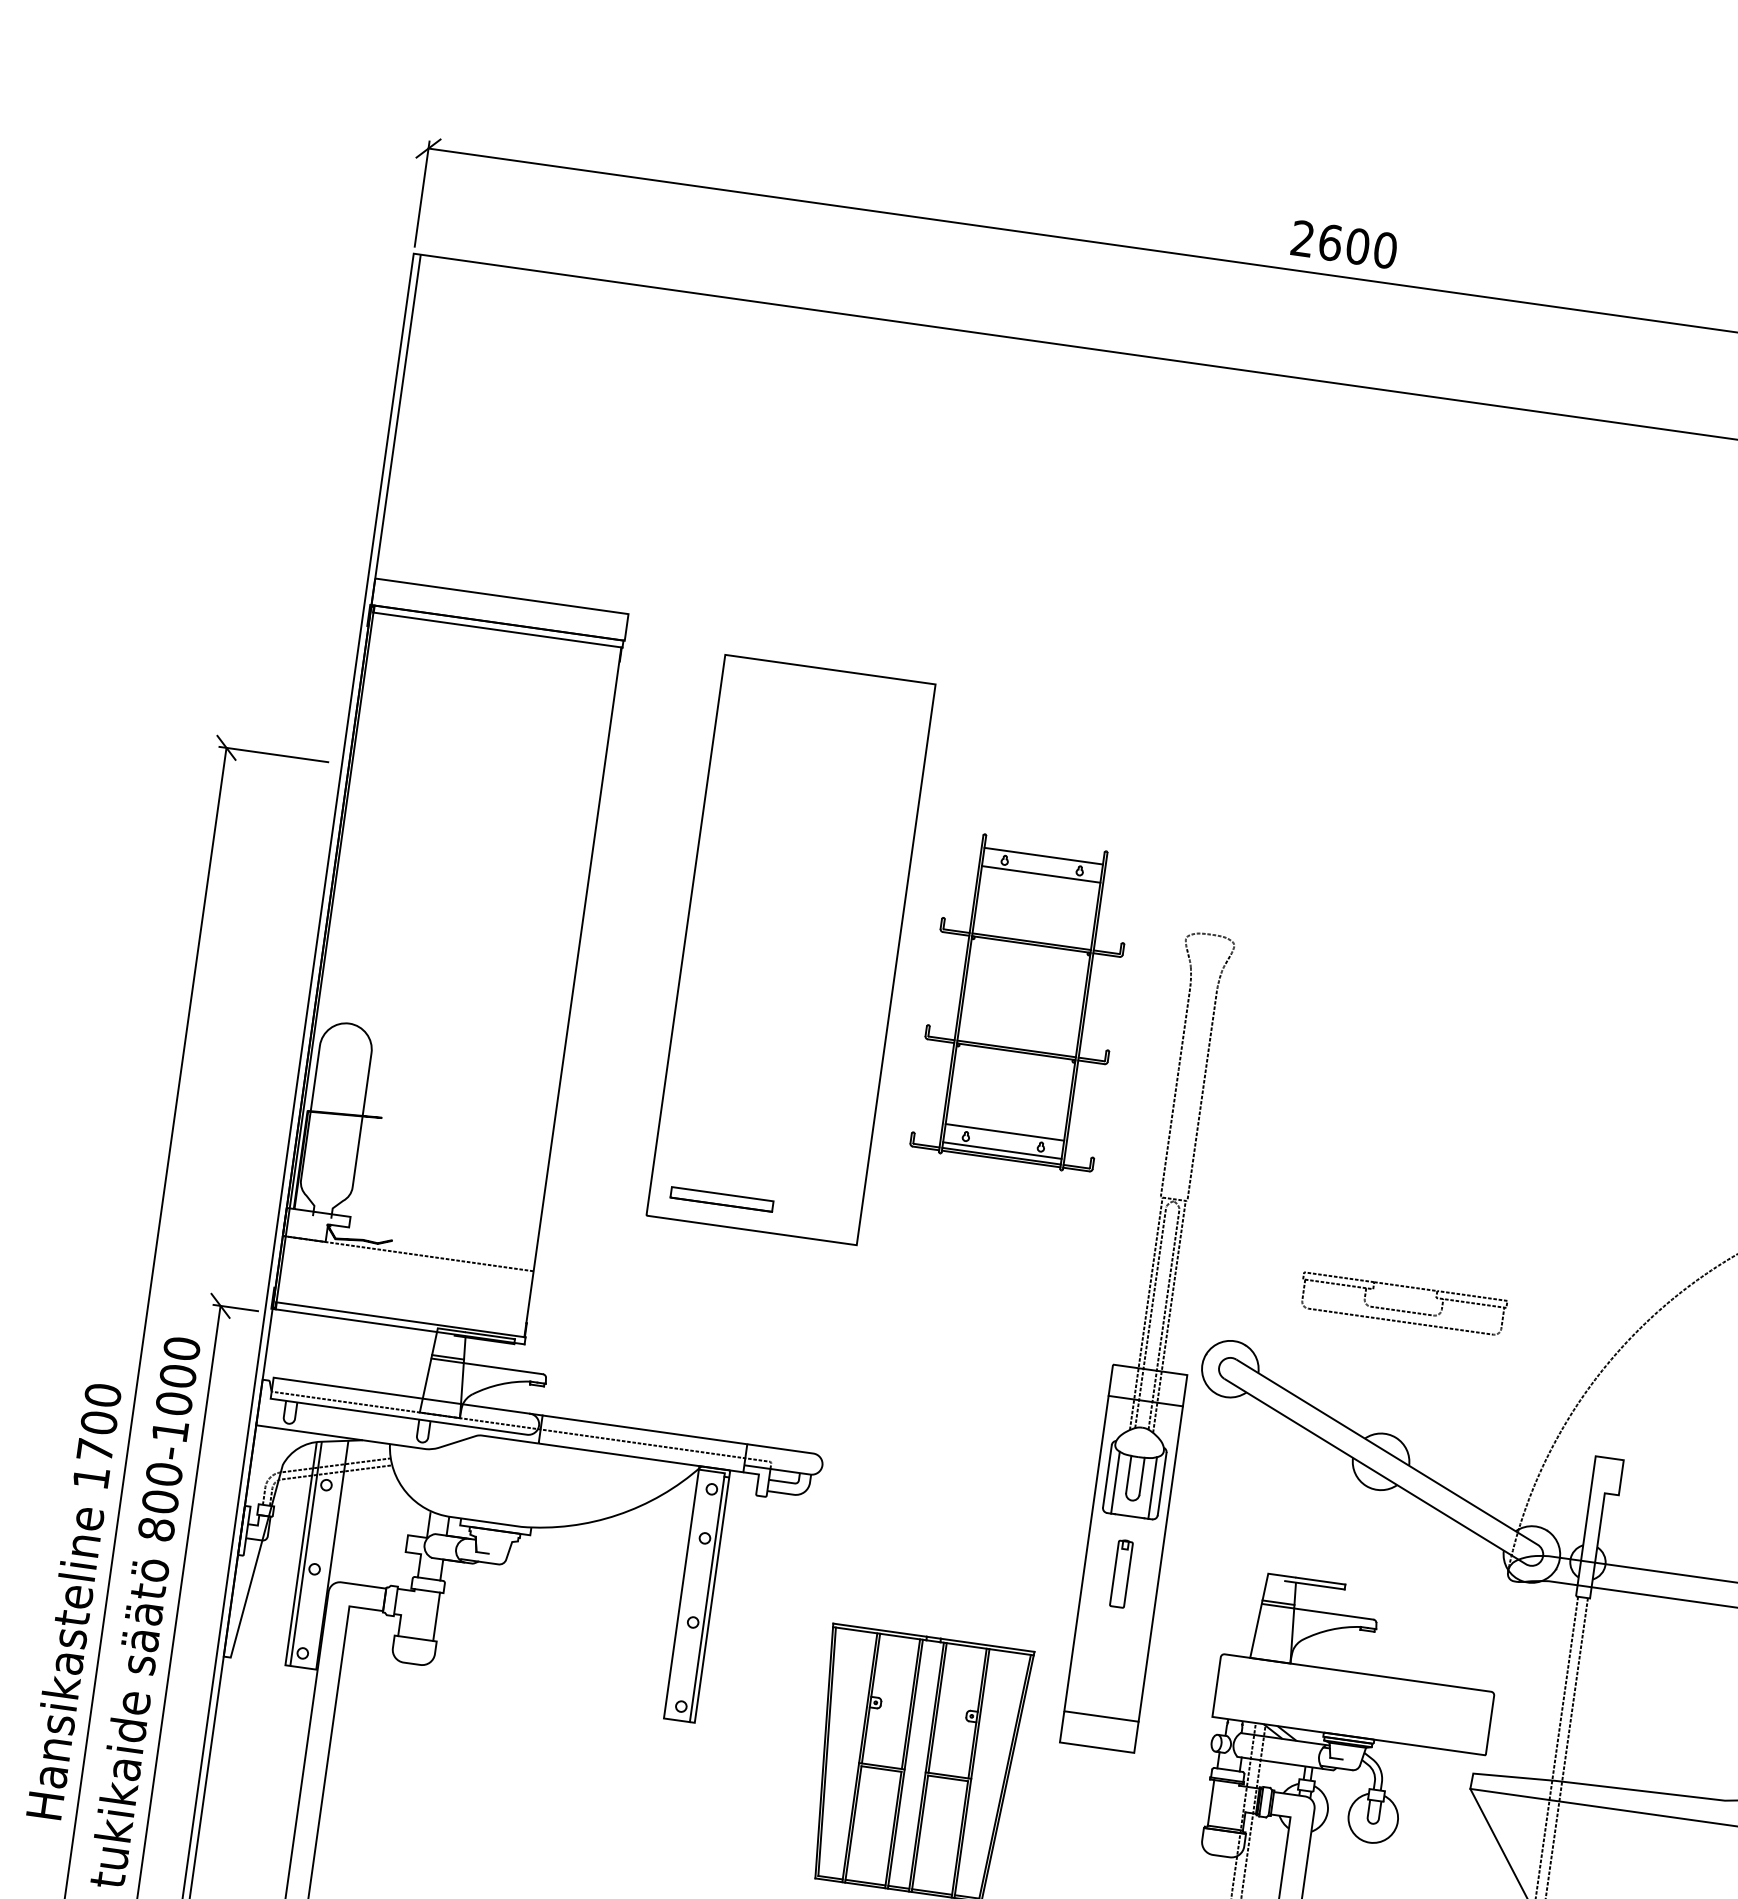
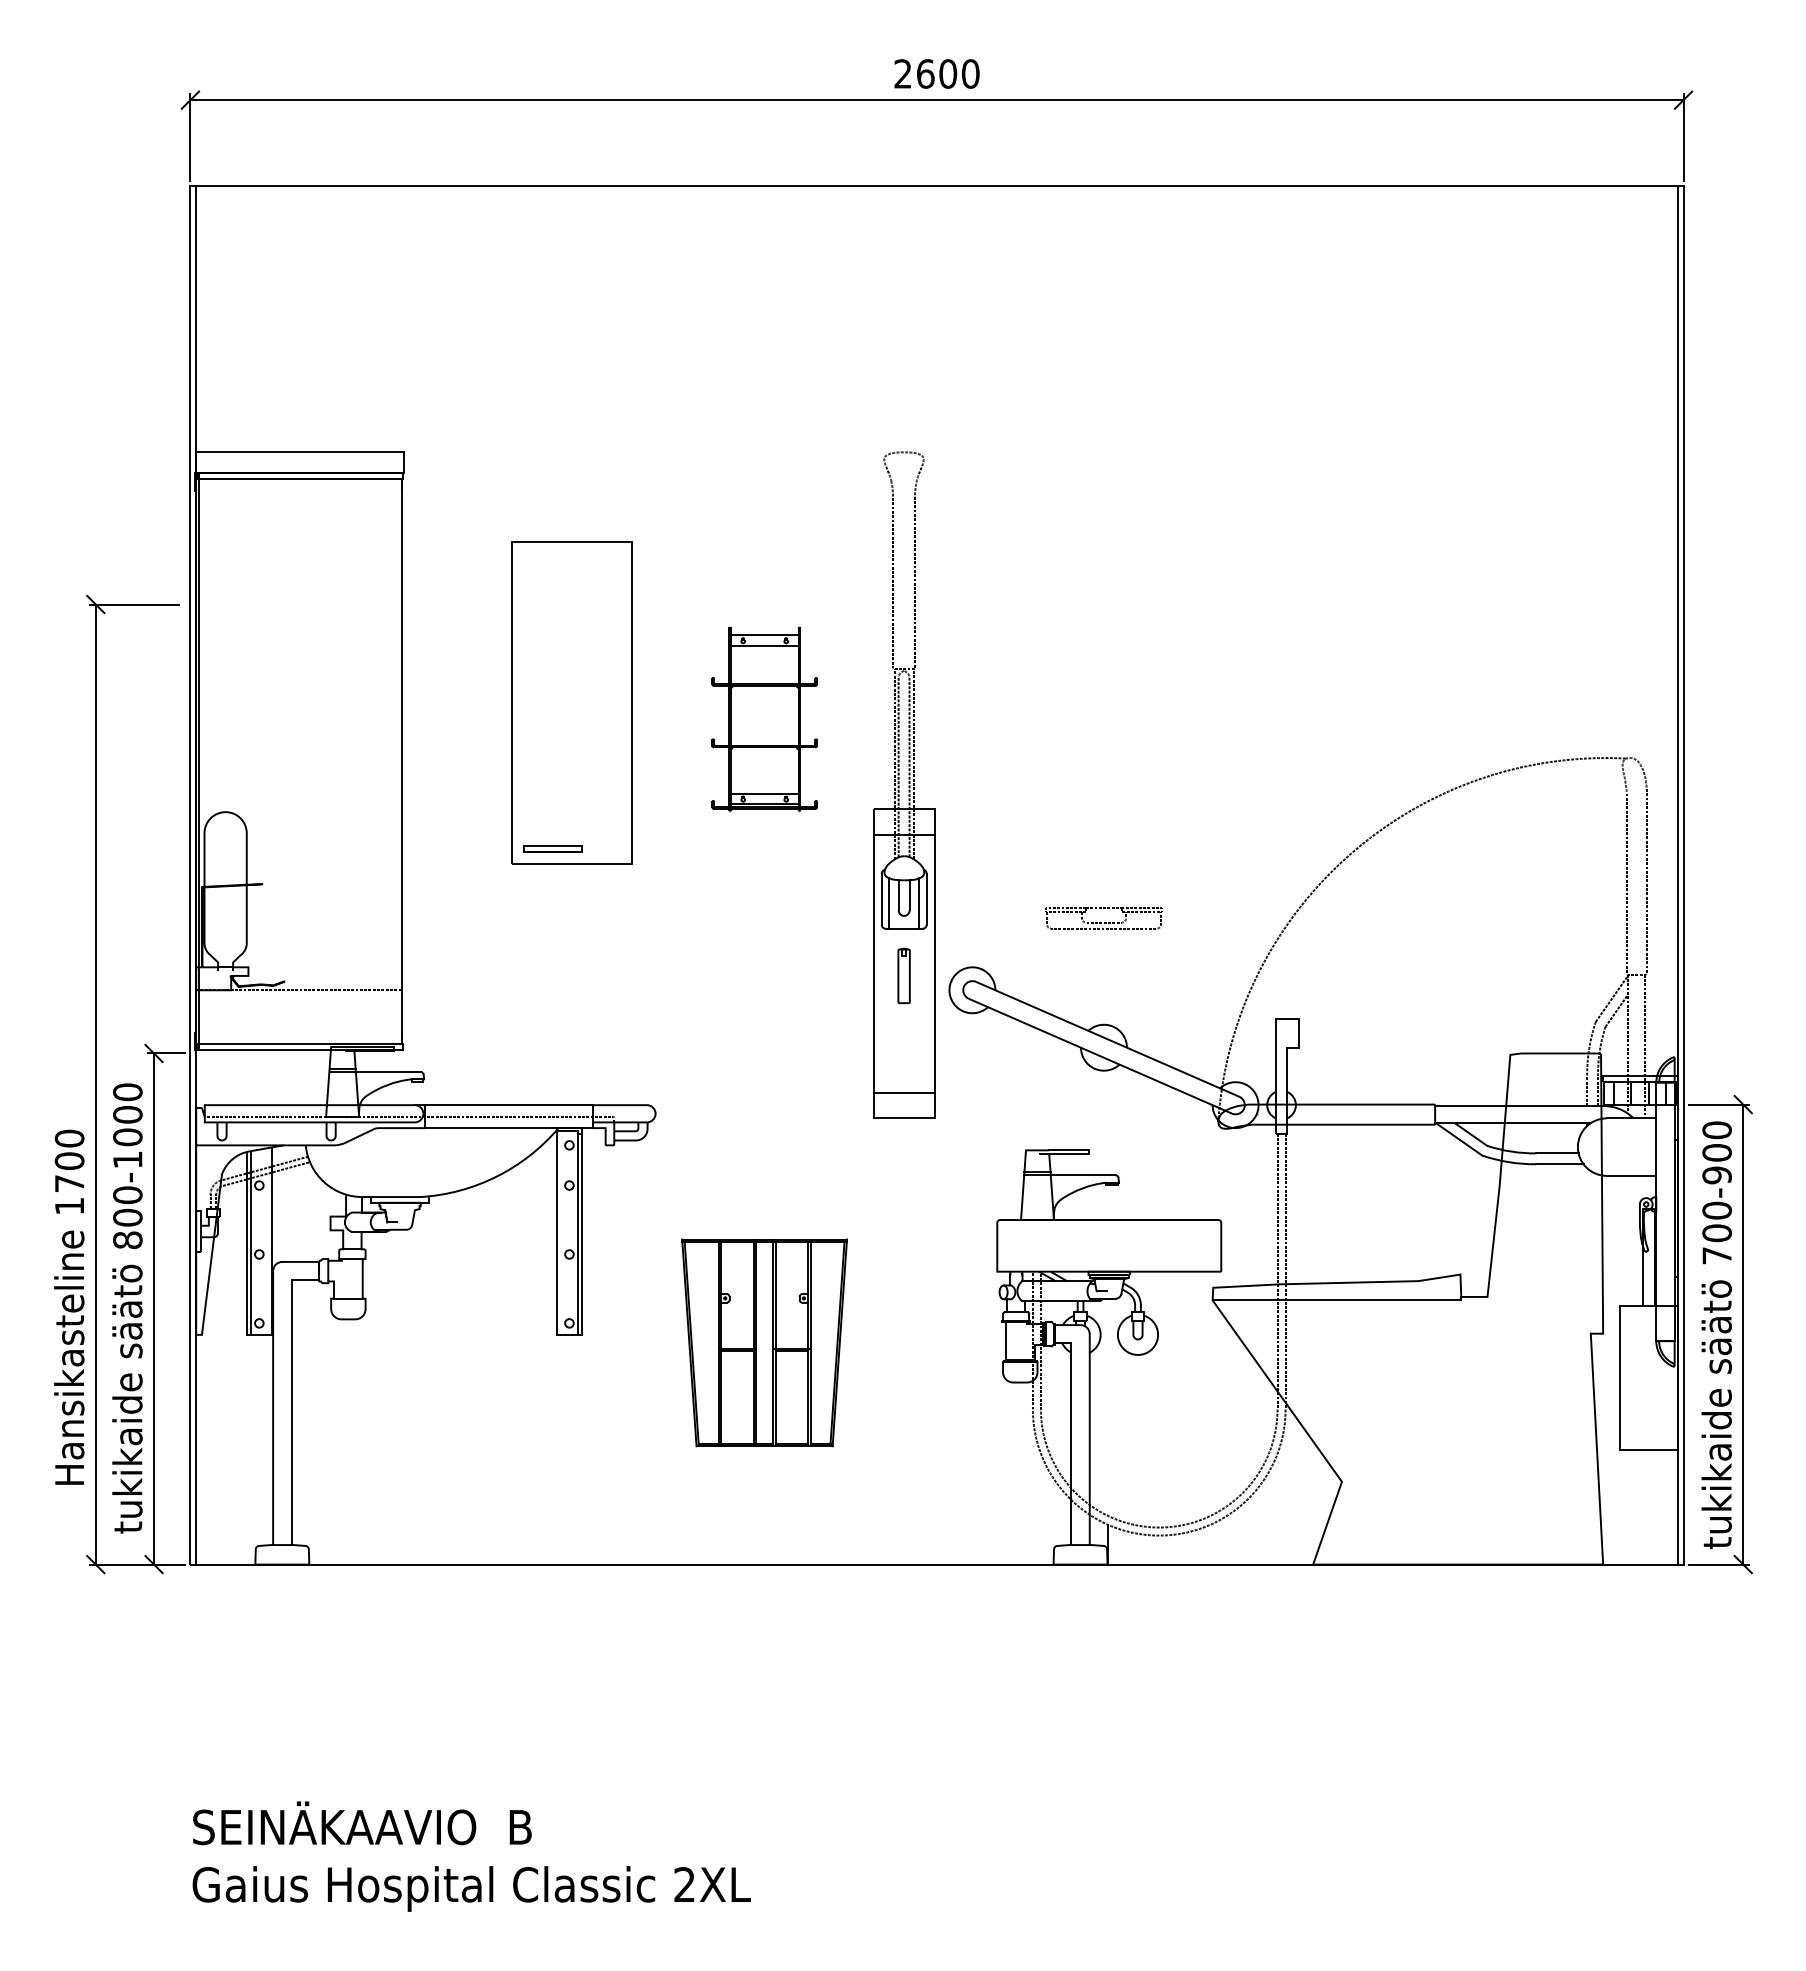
part: (790, 949) -> (571, 702), size x0.7
part: (1022, 1002) -> (764, 719), size x0.7
part: (1402, 1304) -> (1103, 918), size x0.7
part: (1154, 1340) -> (904, 784), moved

